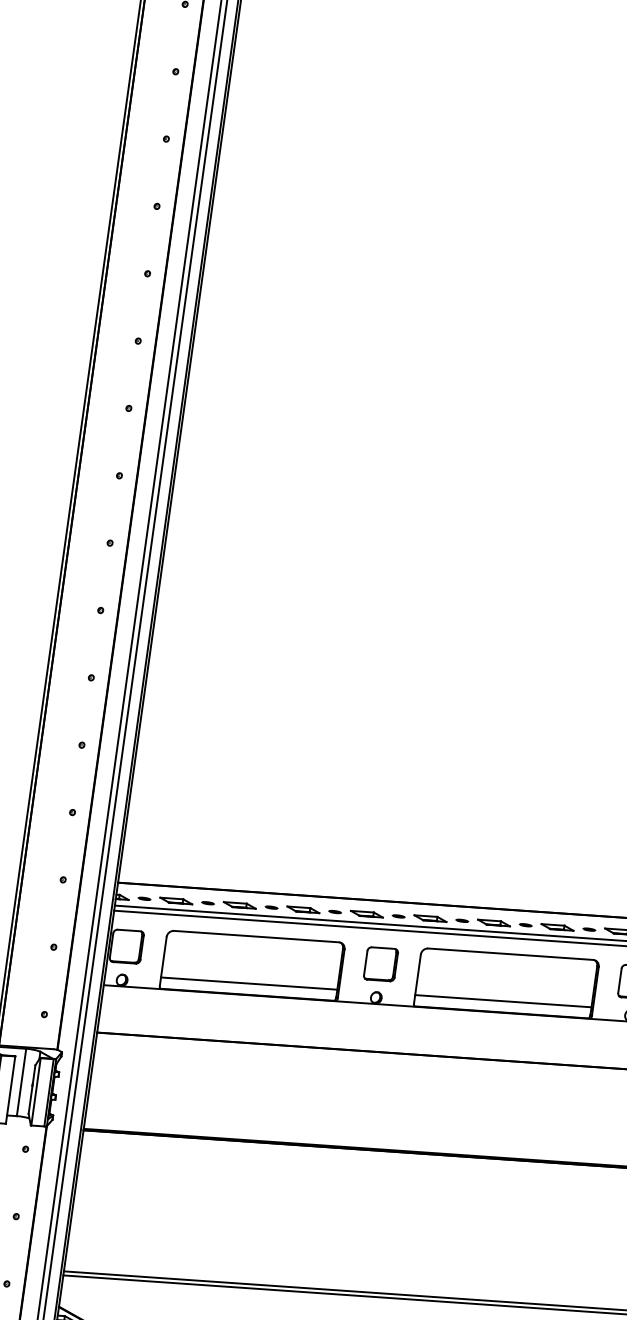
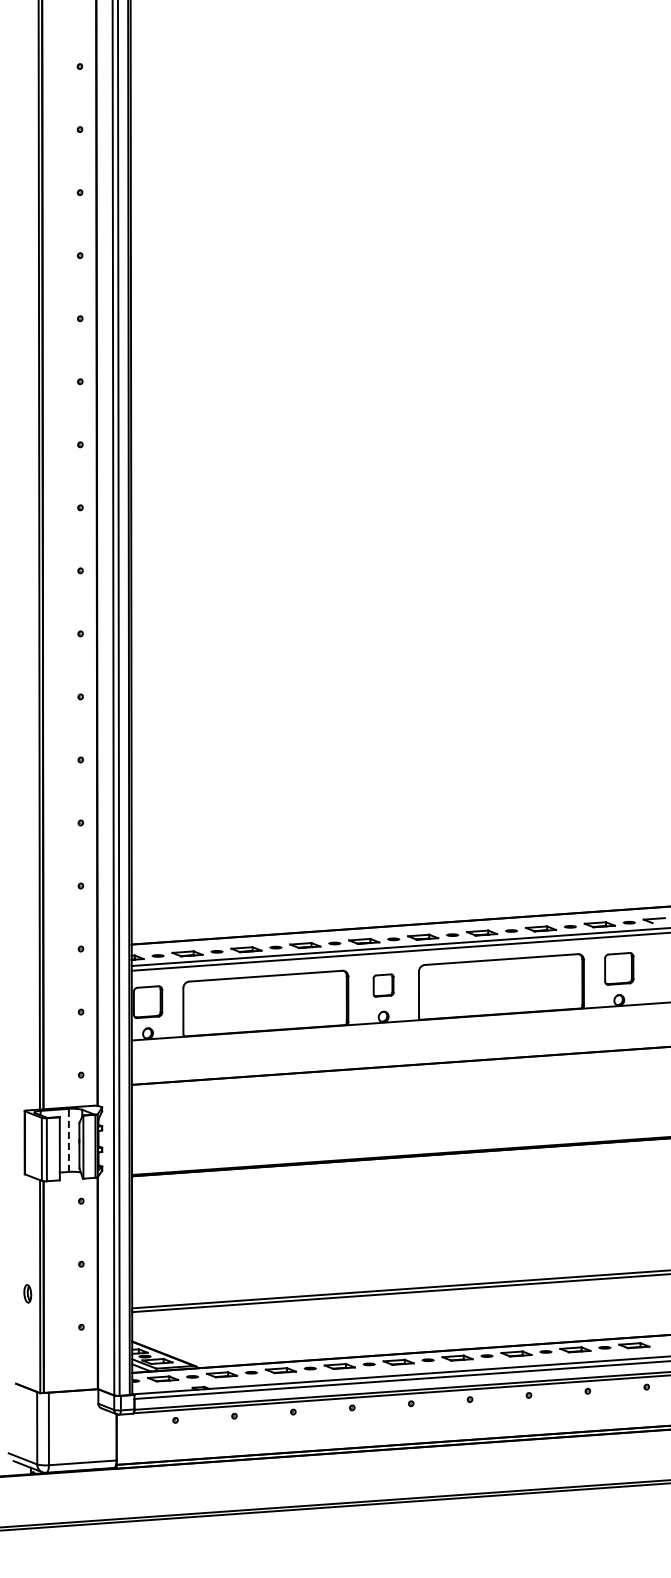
part: (380, 964) -> (383, 985), size x0.7
line: (248, 983) -> (264, 1020), removed
line: (503, 1001) -> (500, 1003), removed
line: (21, 1082) -> (68, 1140), solid -> dashed

